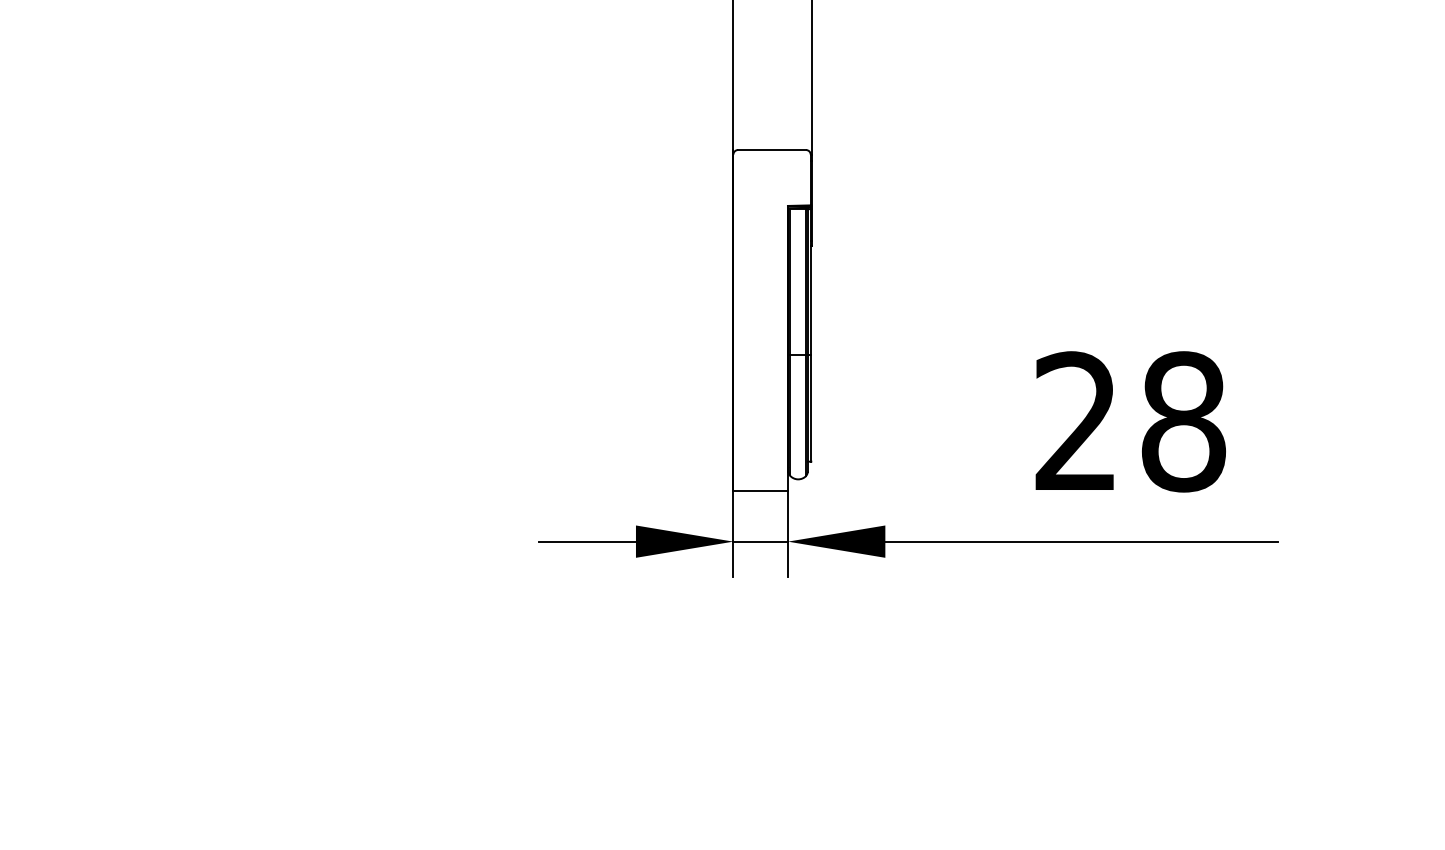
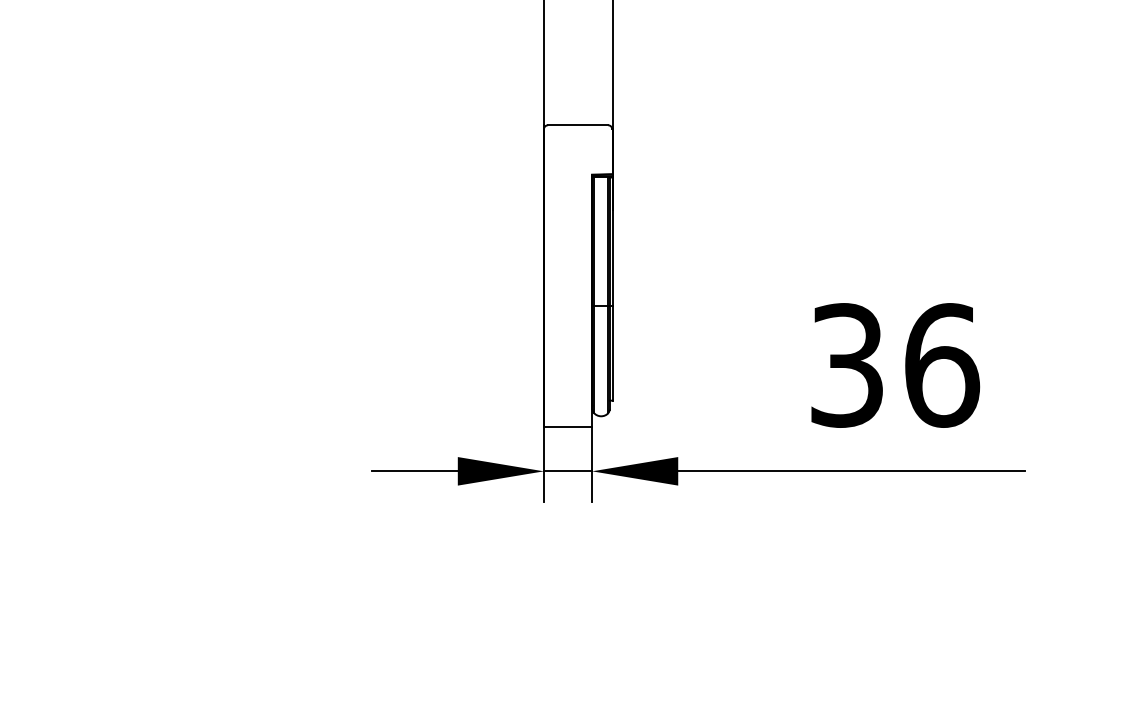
text: (1130, 421) -> (894, 365), 28 -> 36

